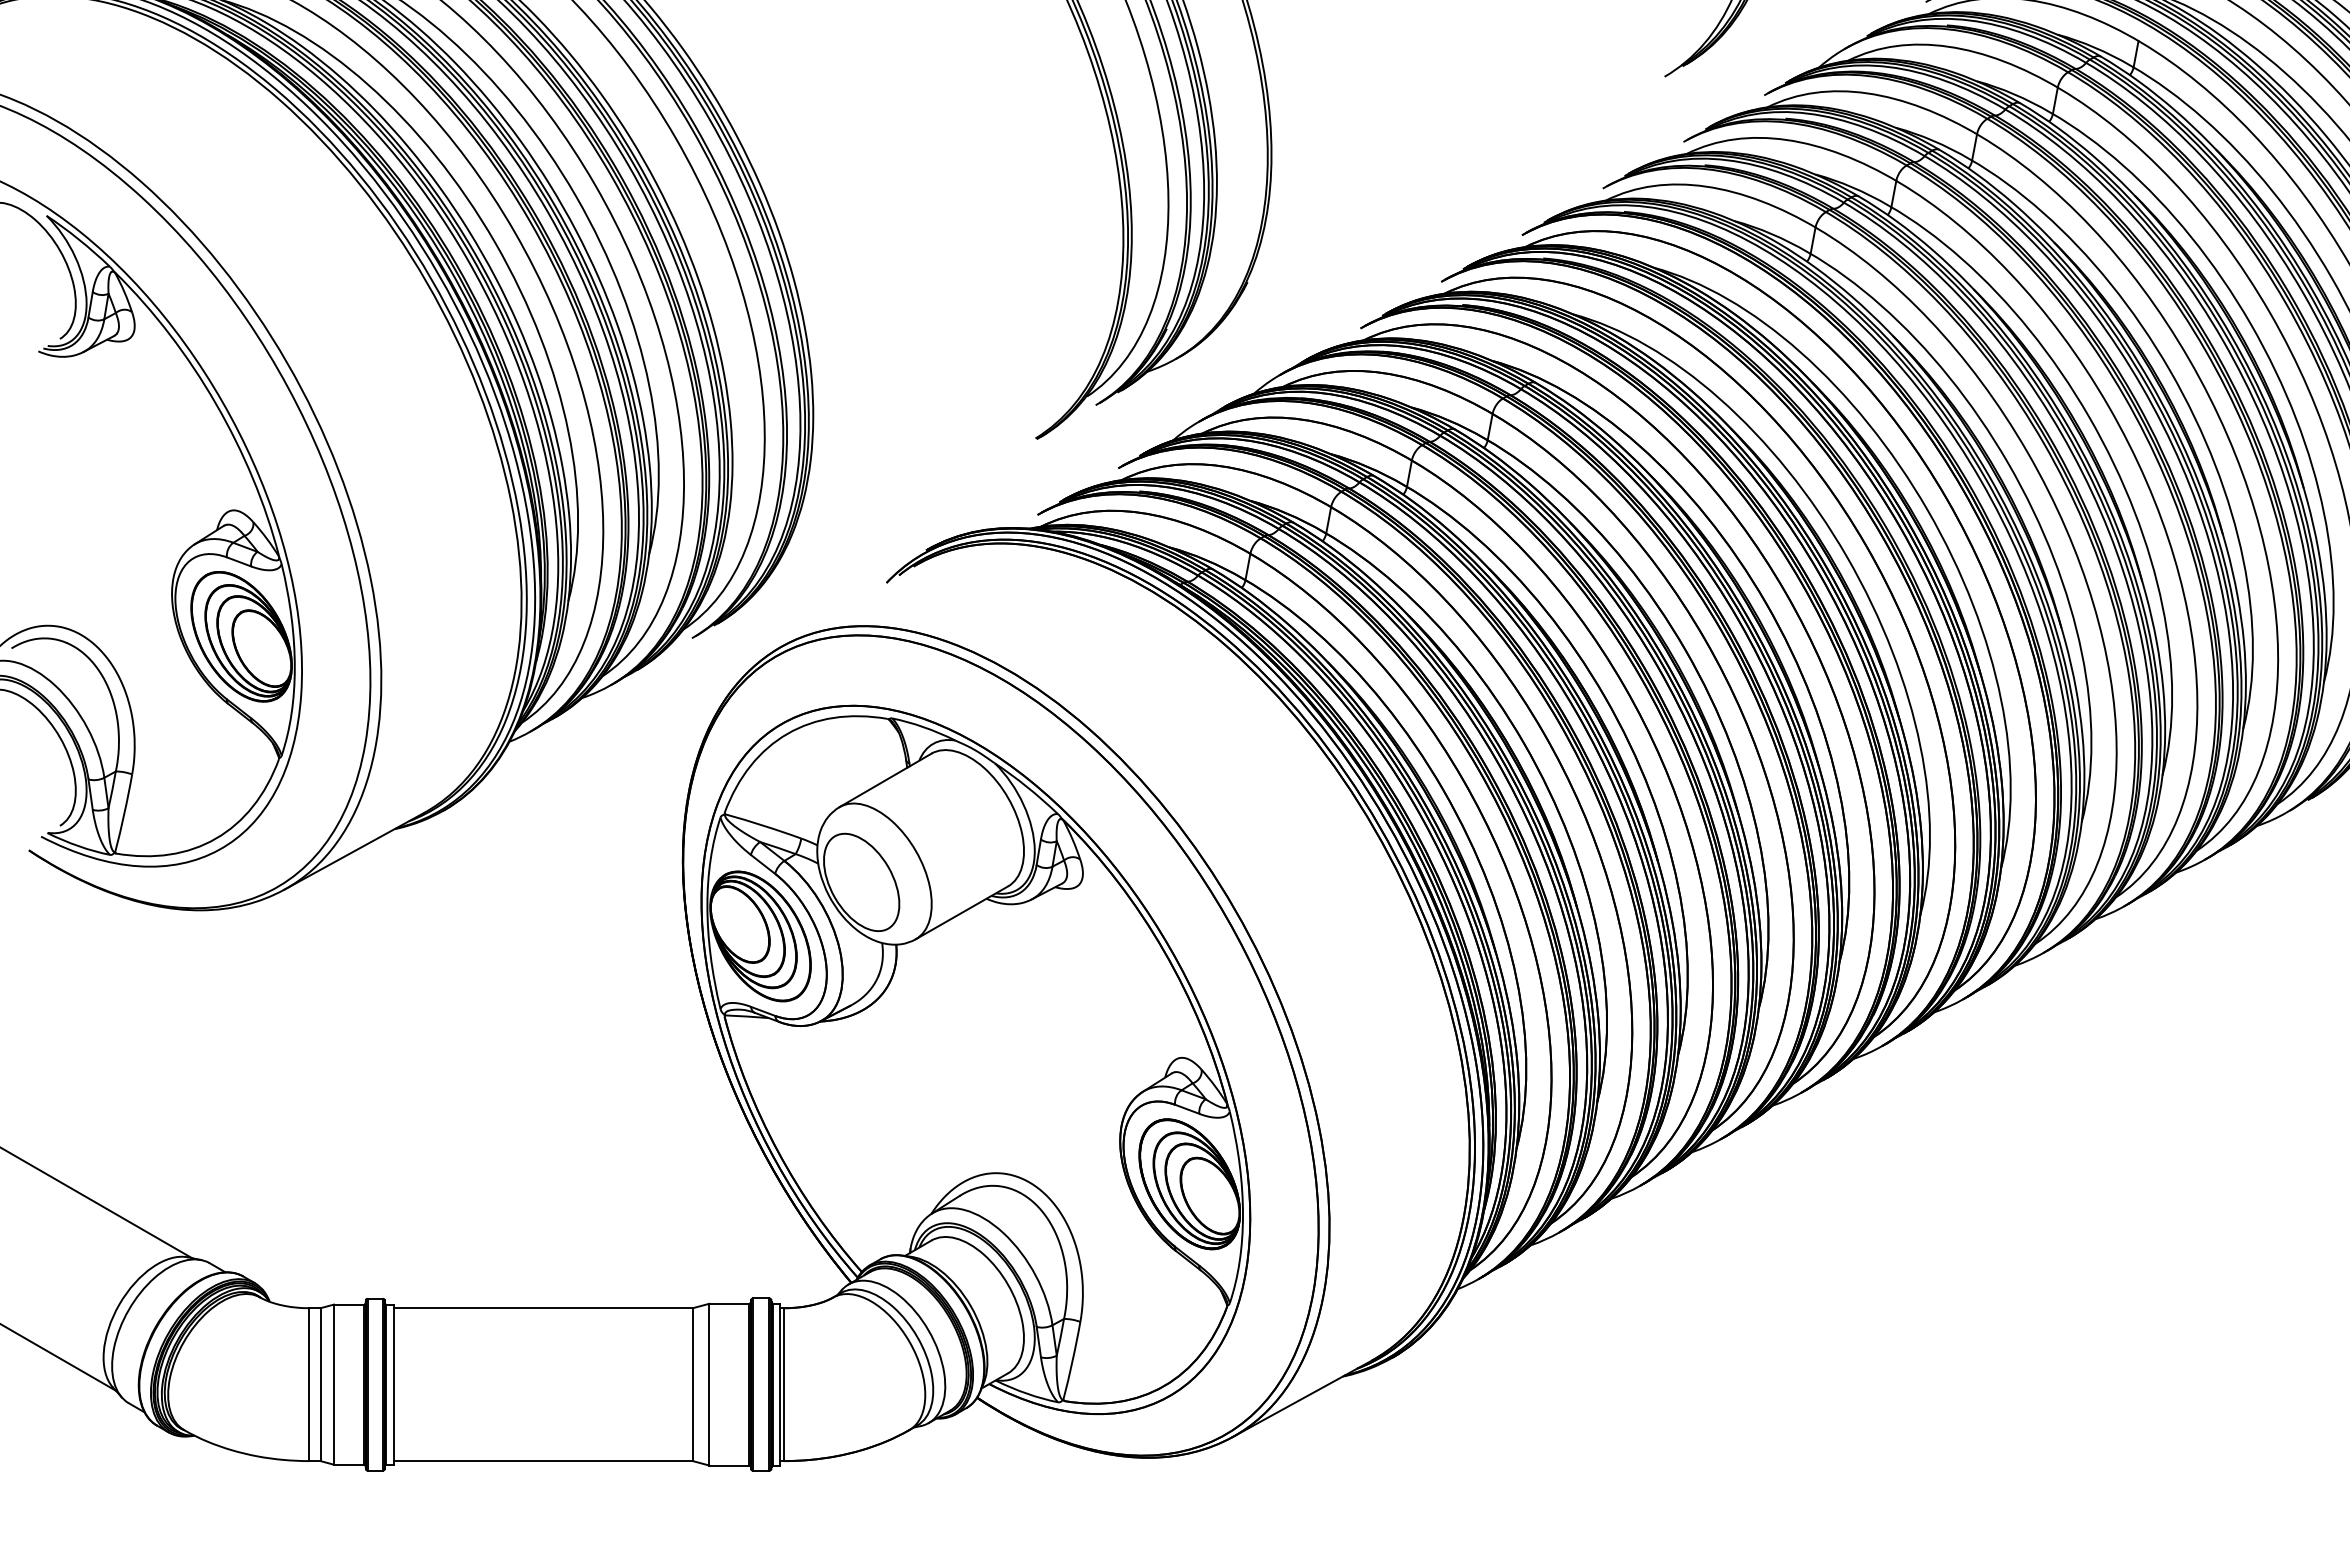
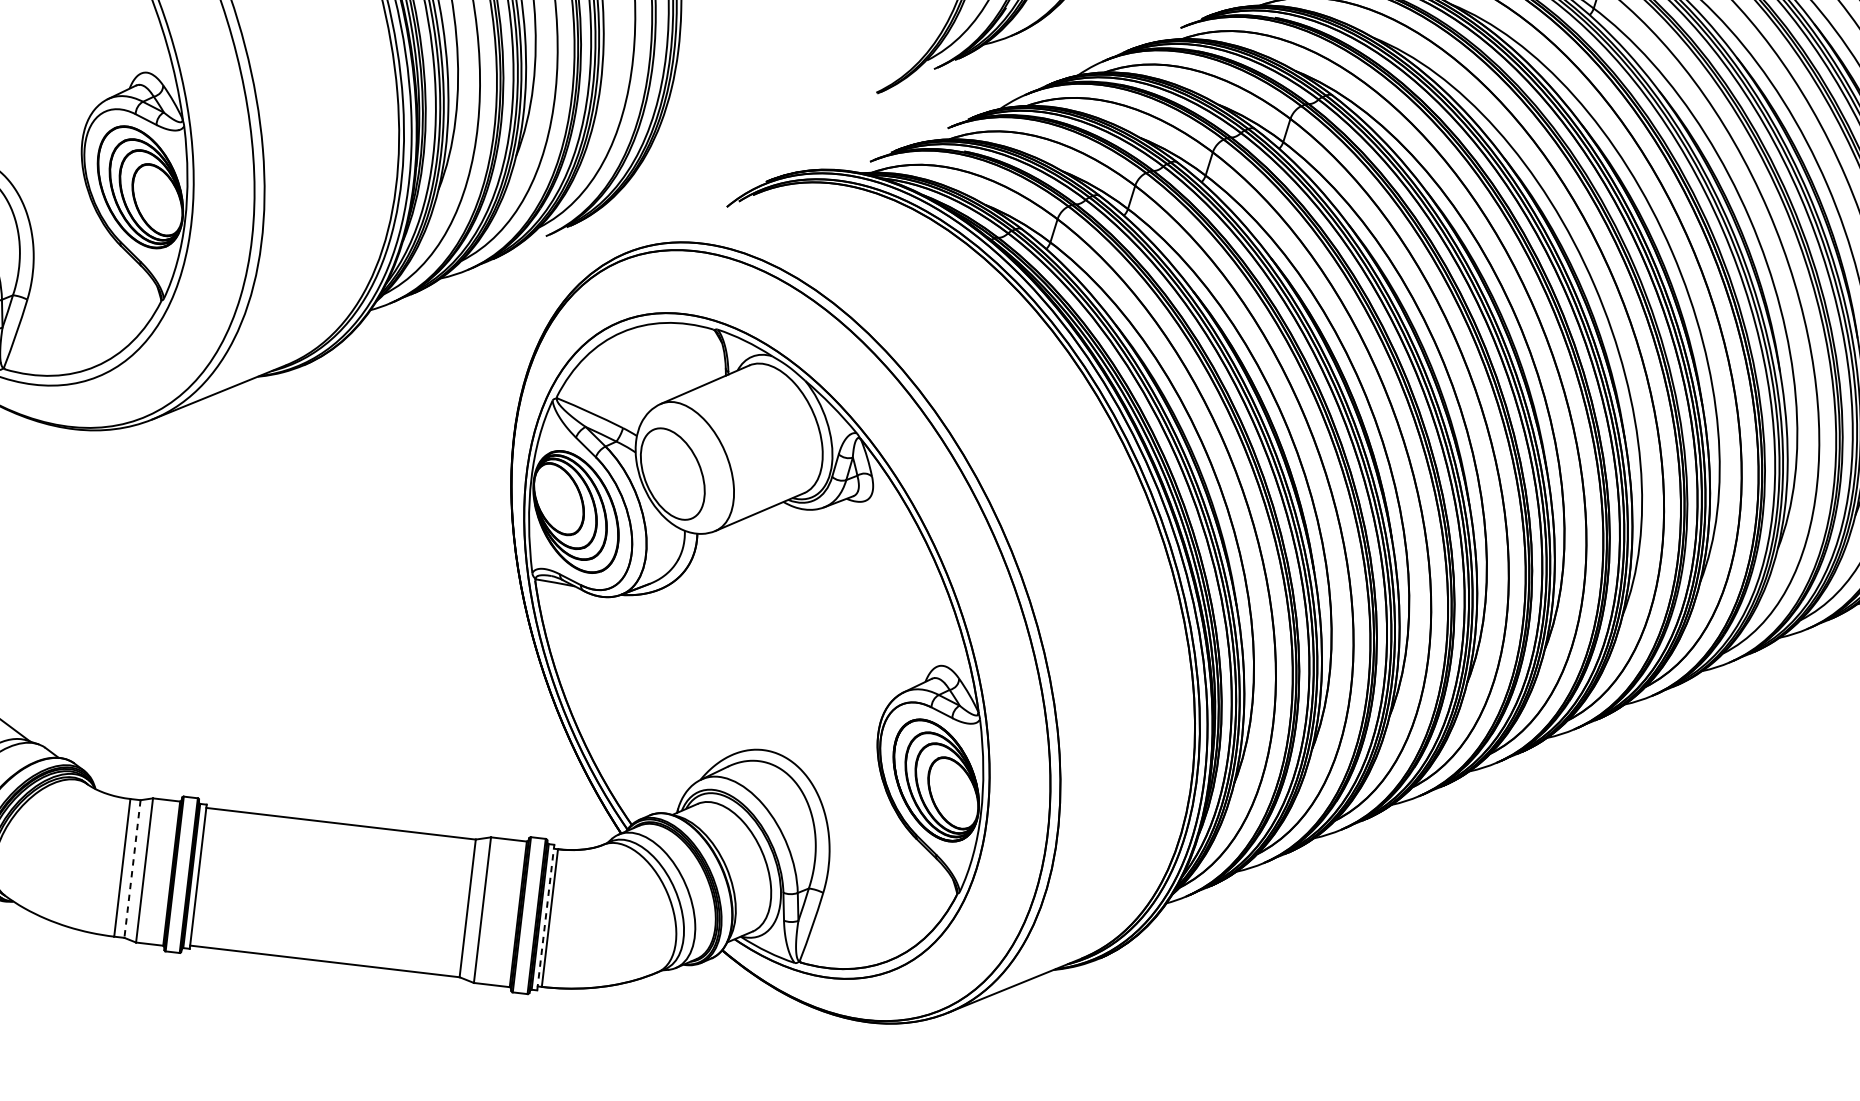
line: (779, 1384) -> (545, 917), solid -> dashed
line: (320, 1385) -> (132, 869), solid -> dashed

